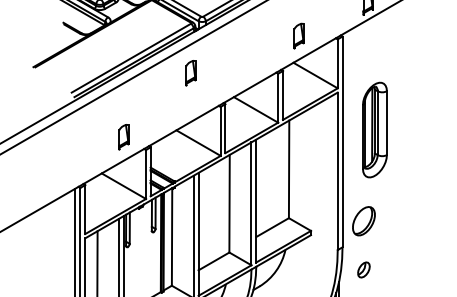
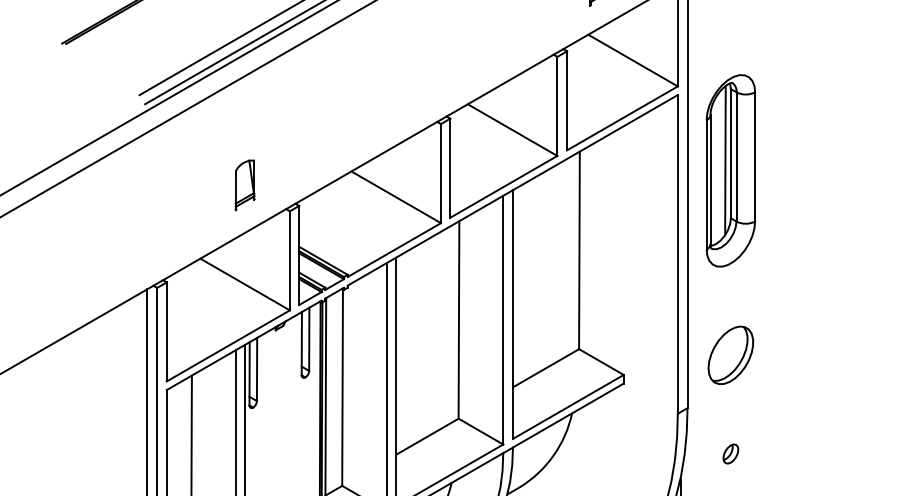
part: (190, 73) -> (379, 56), removed
part: (374, 129) -> (729, 169), moved
part: (363, 269) -> (729, 453), size x0.62

